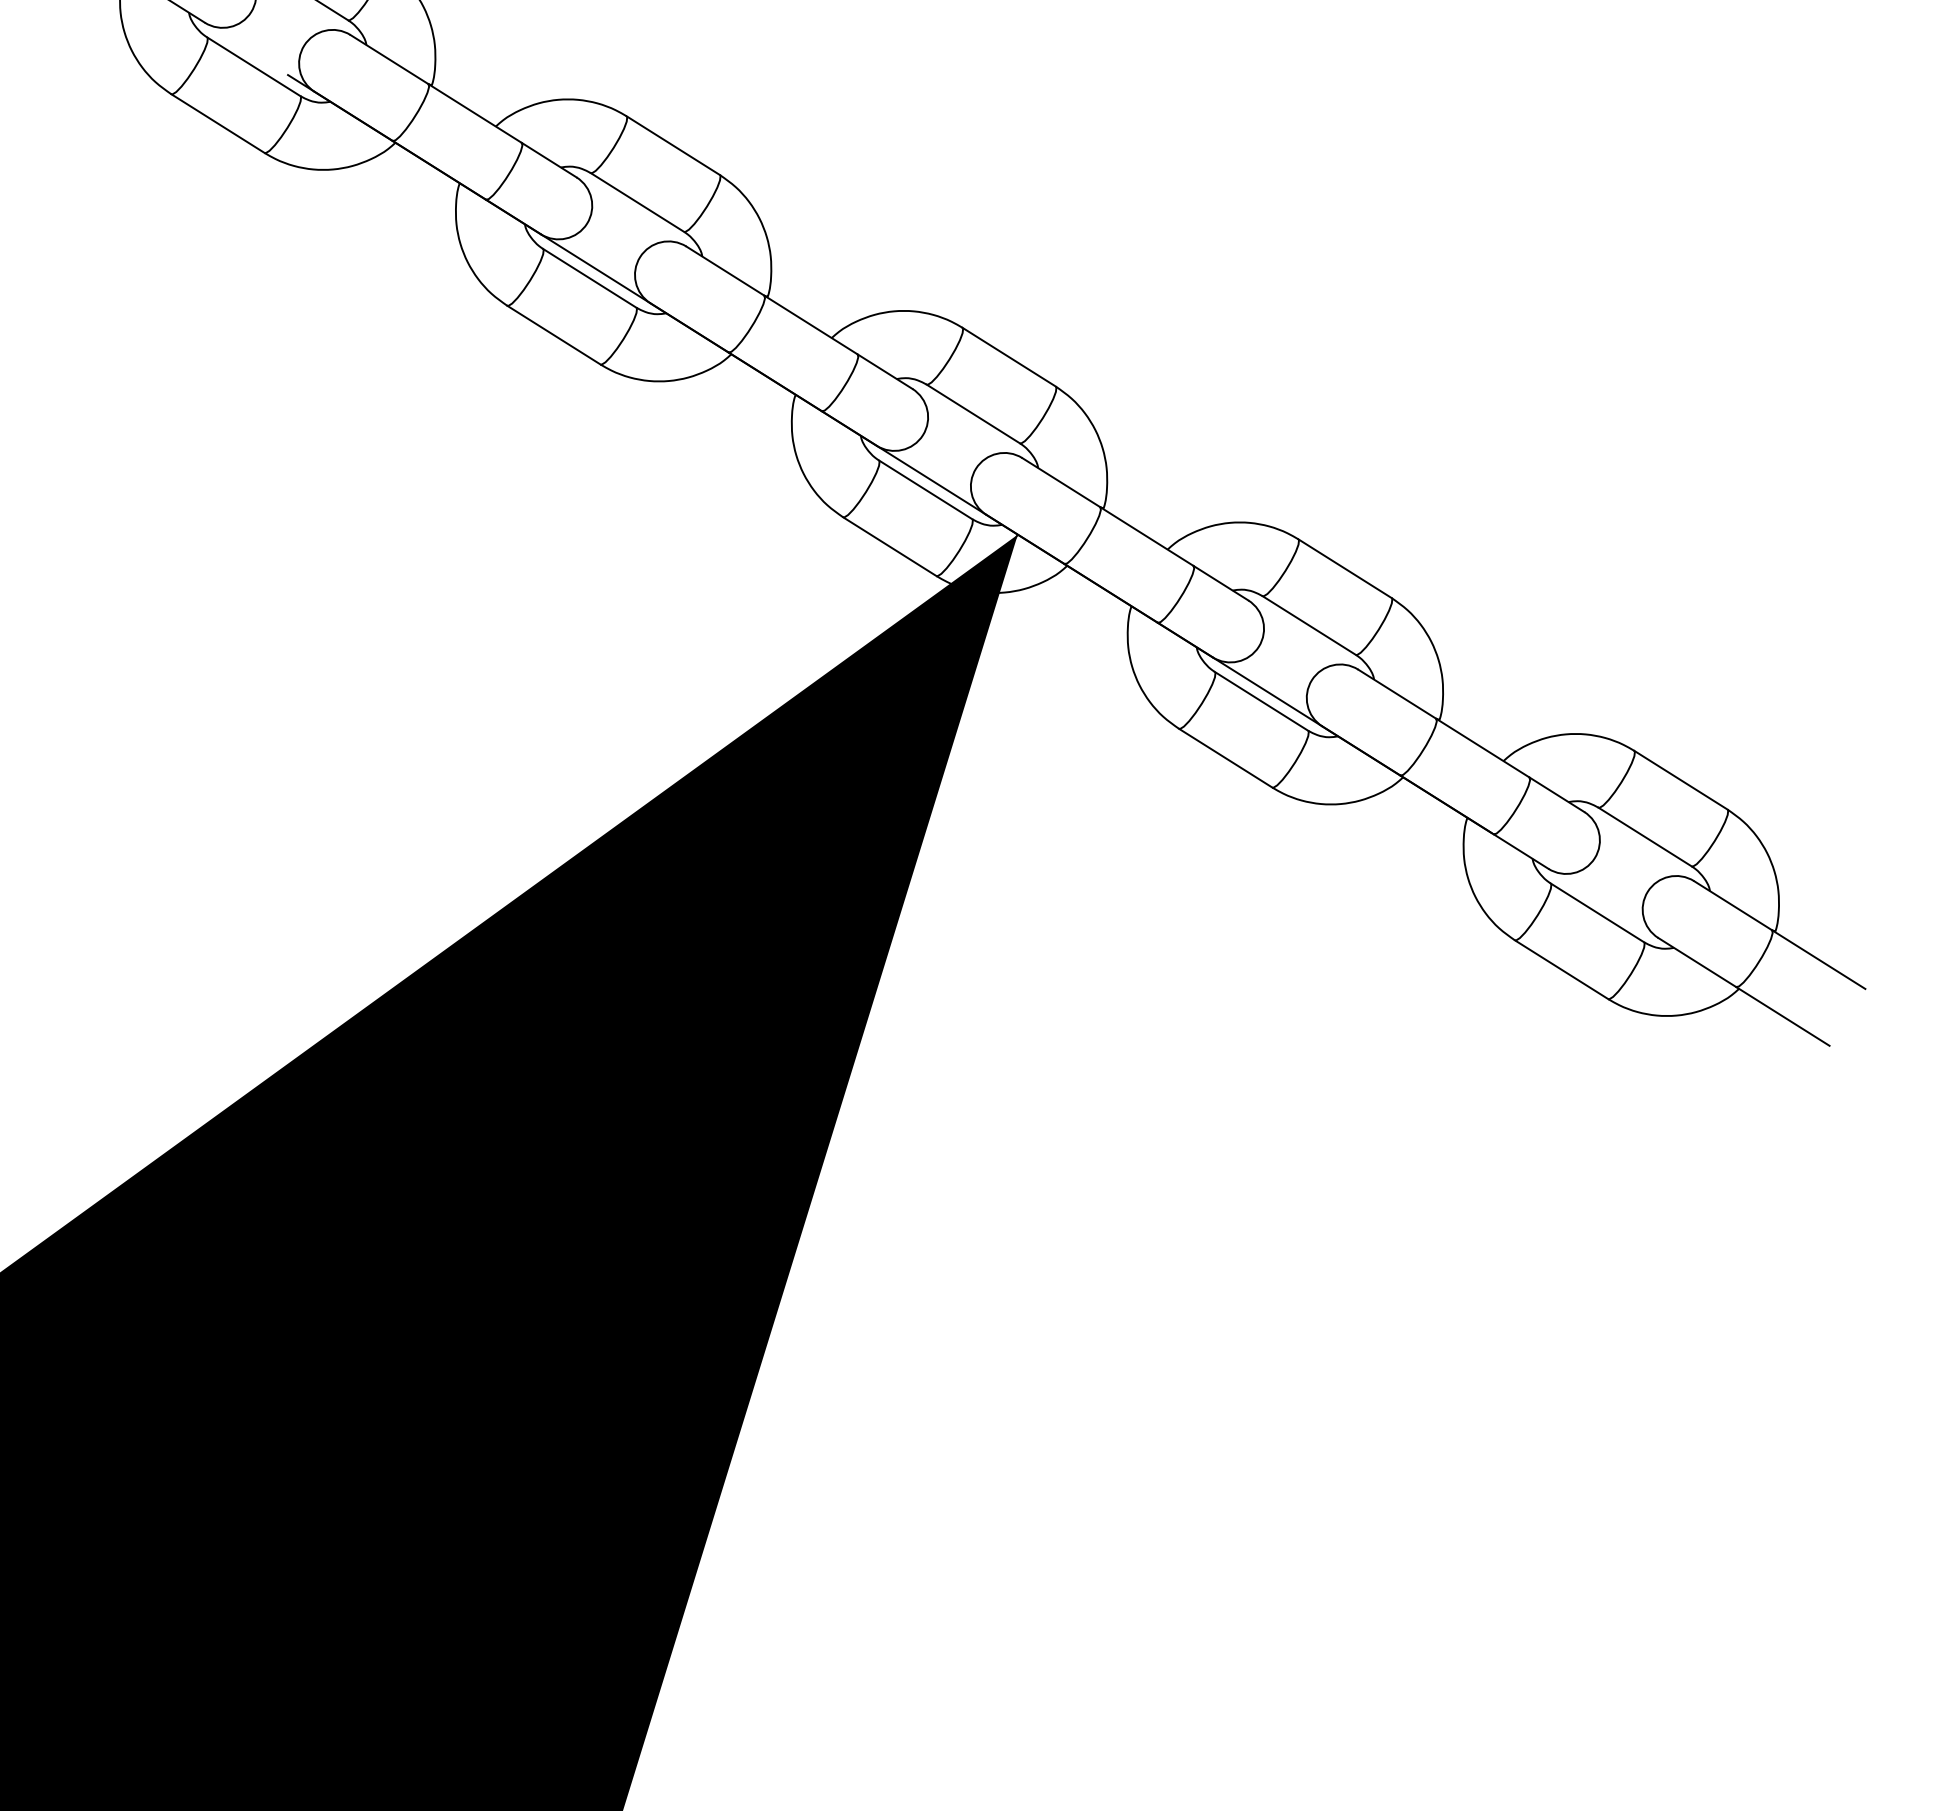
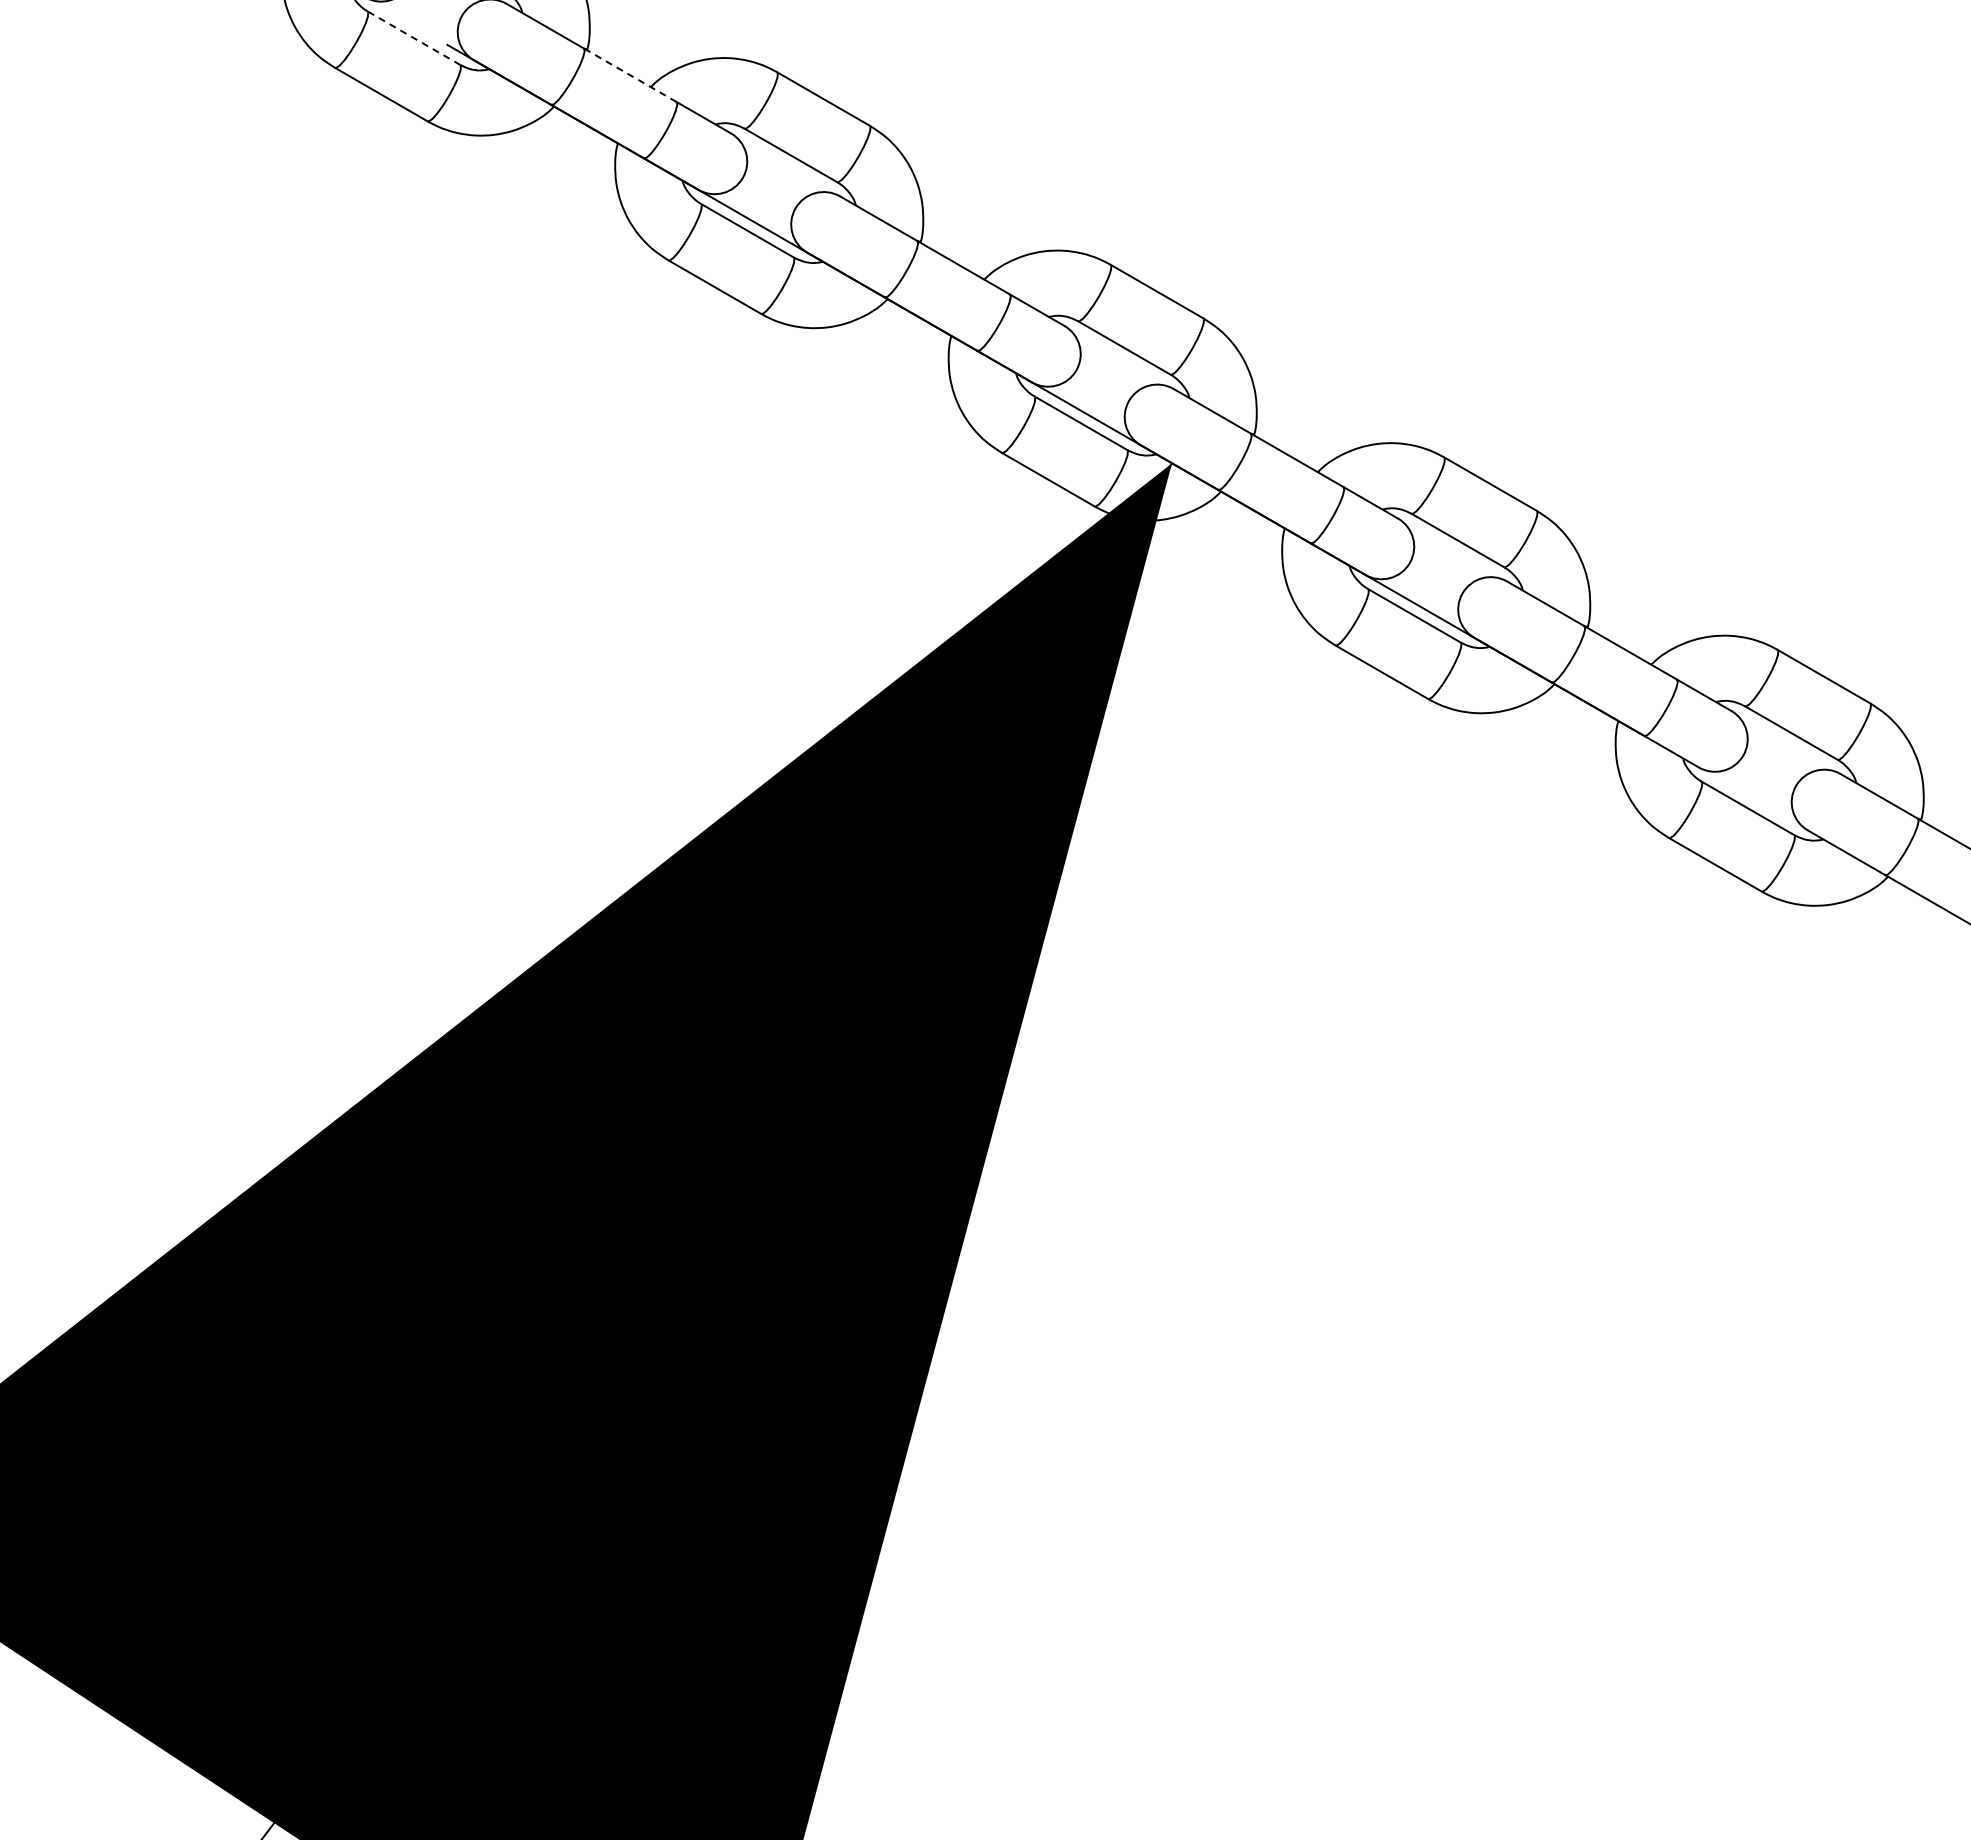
line: (253, 66) -> (413, 37), solid -> dashed
line: (474, 113) -> (629, 75), solid -> dashed

